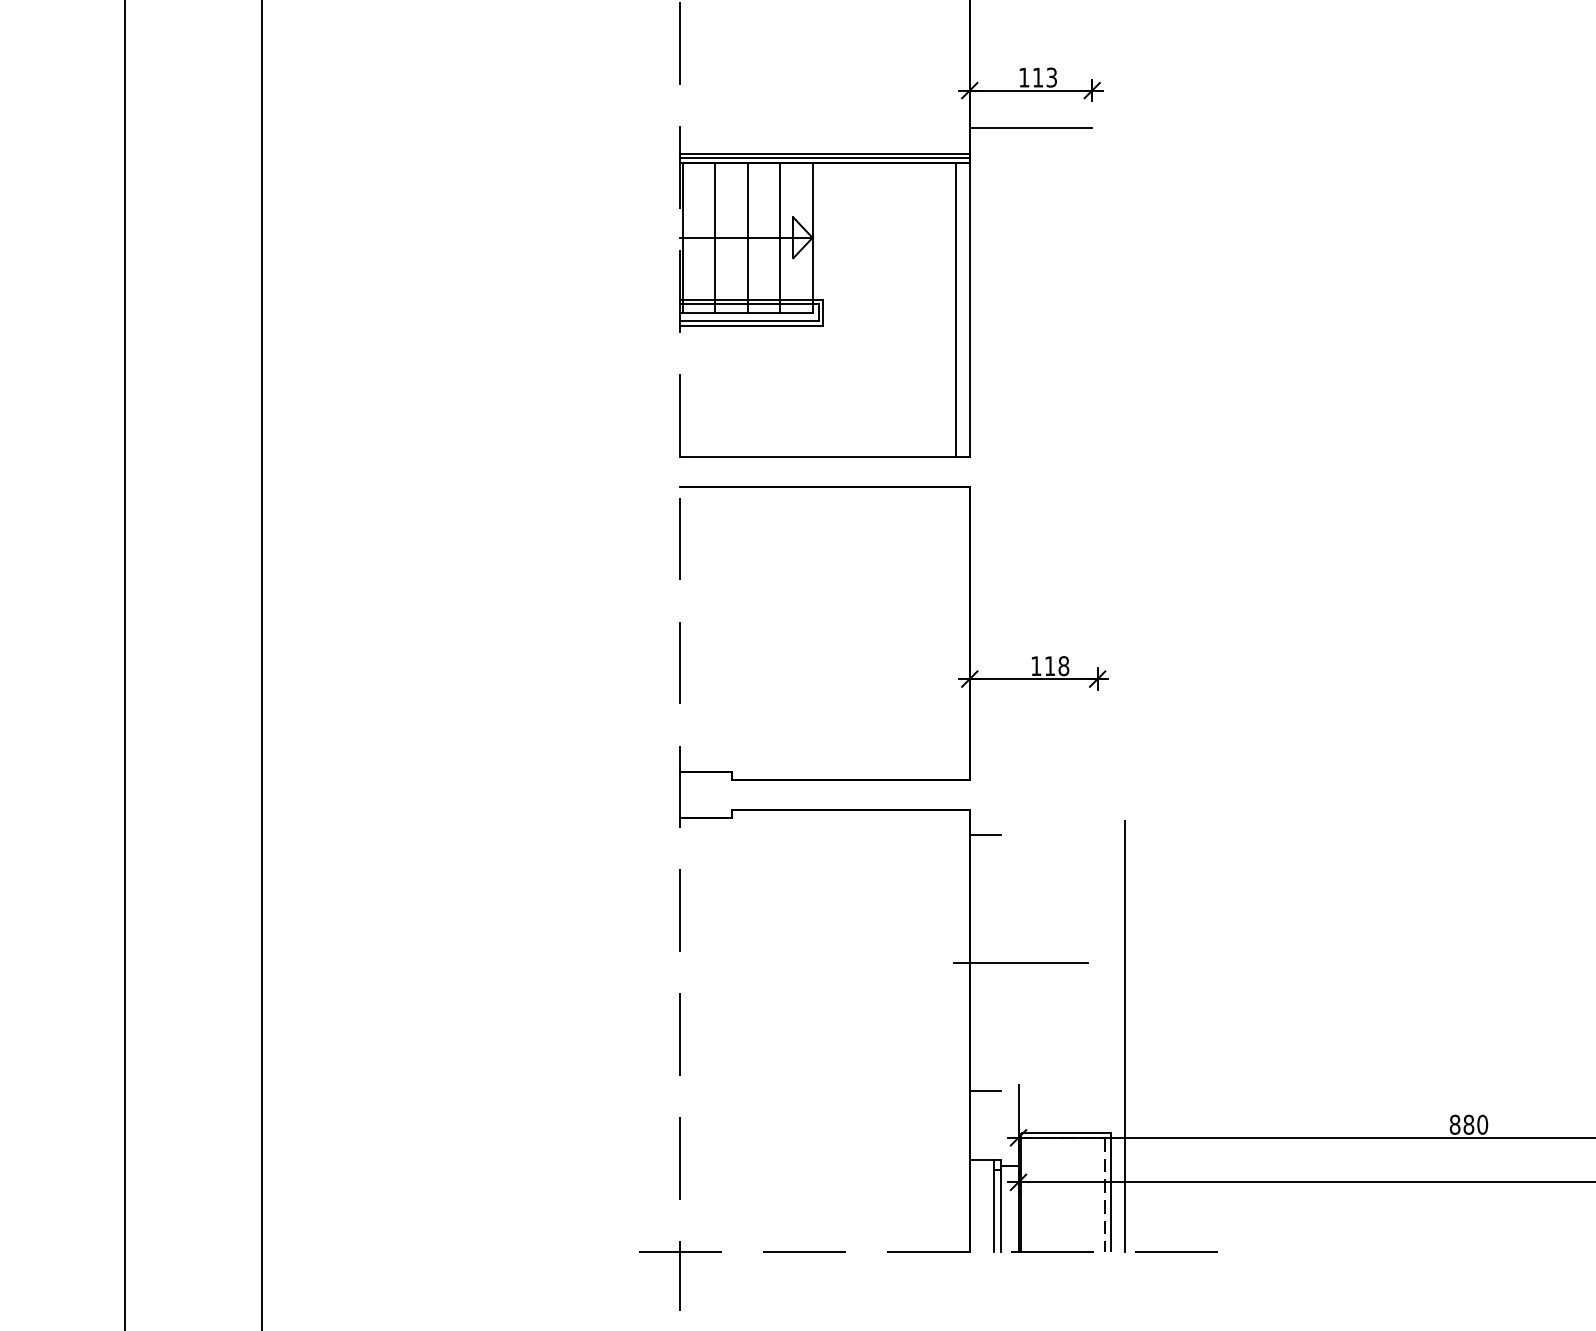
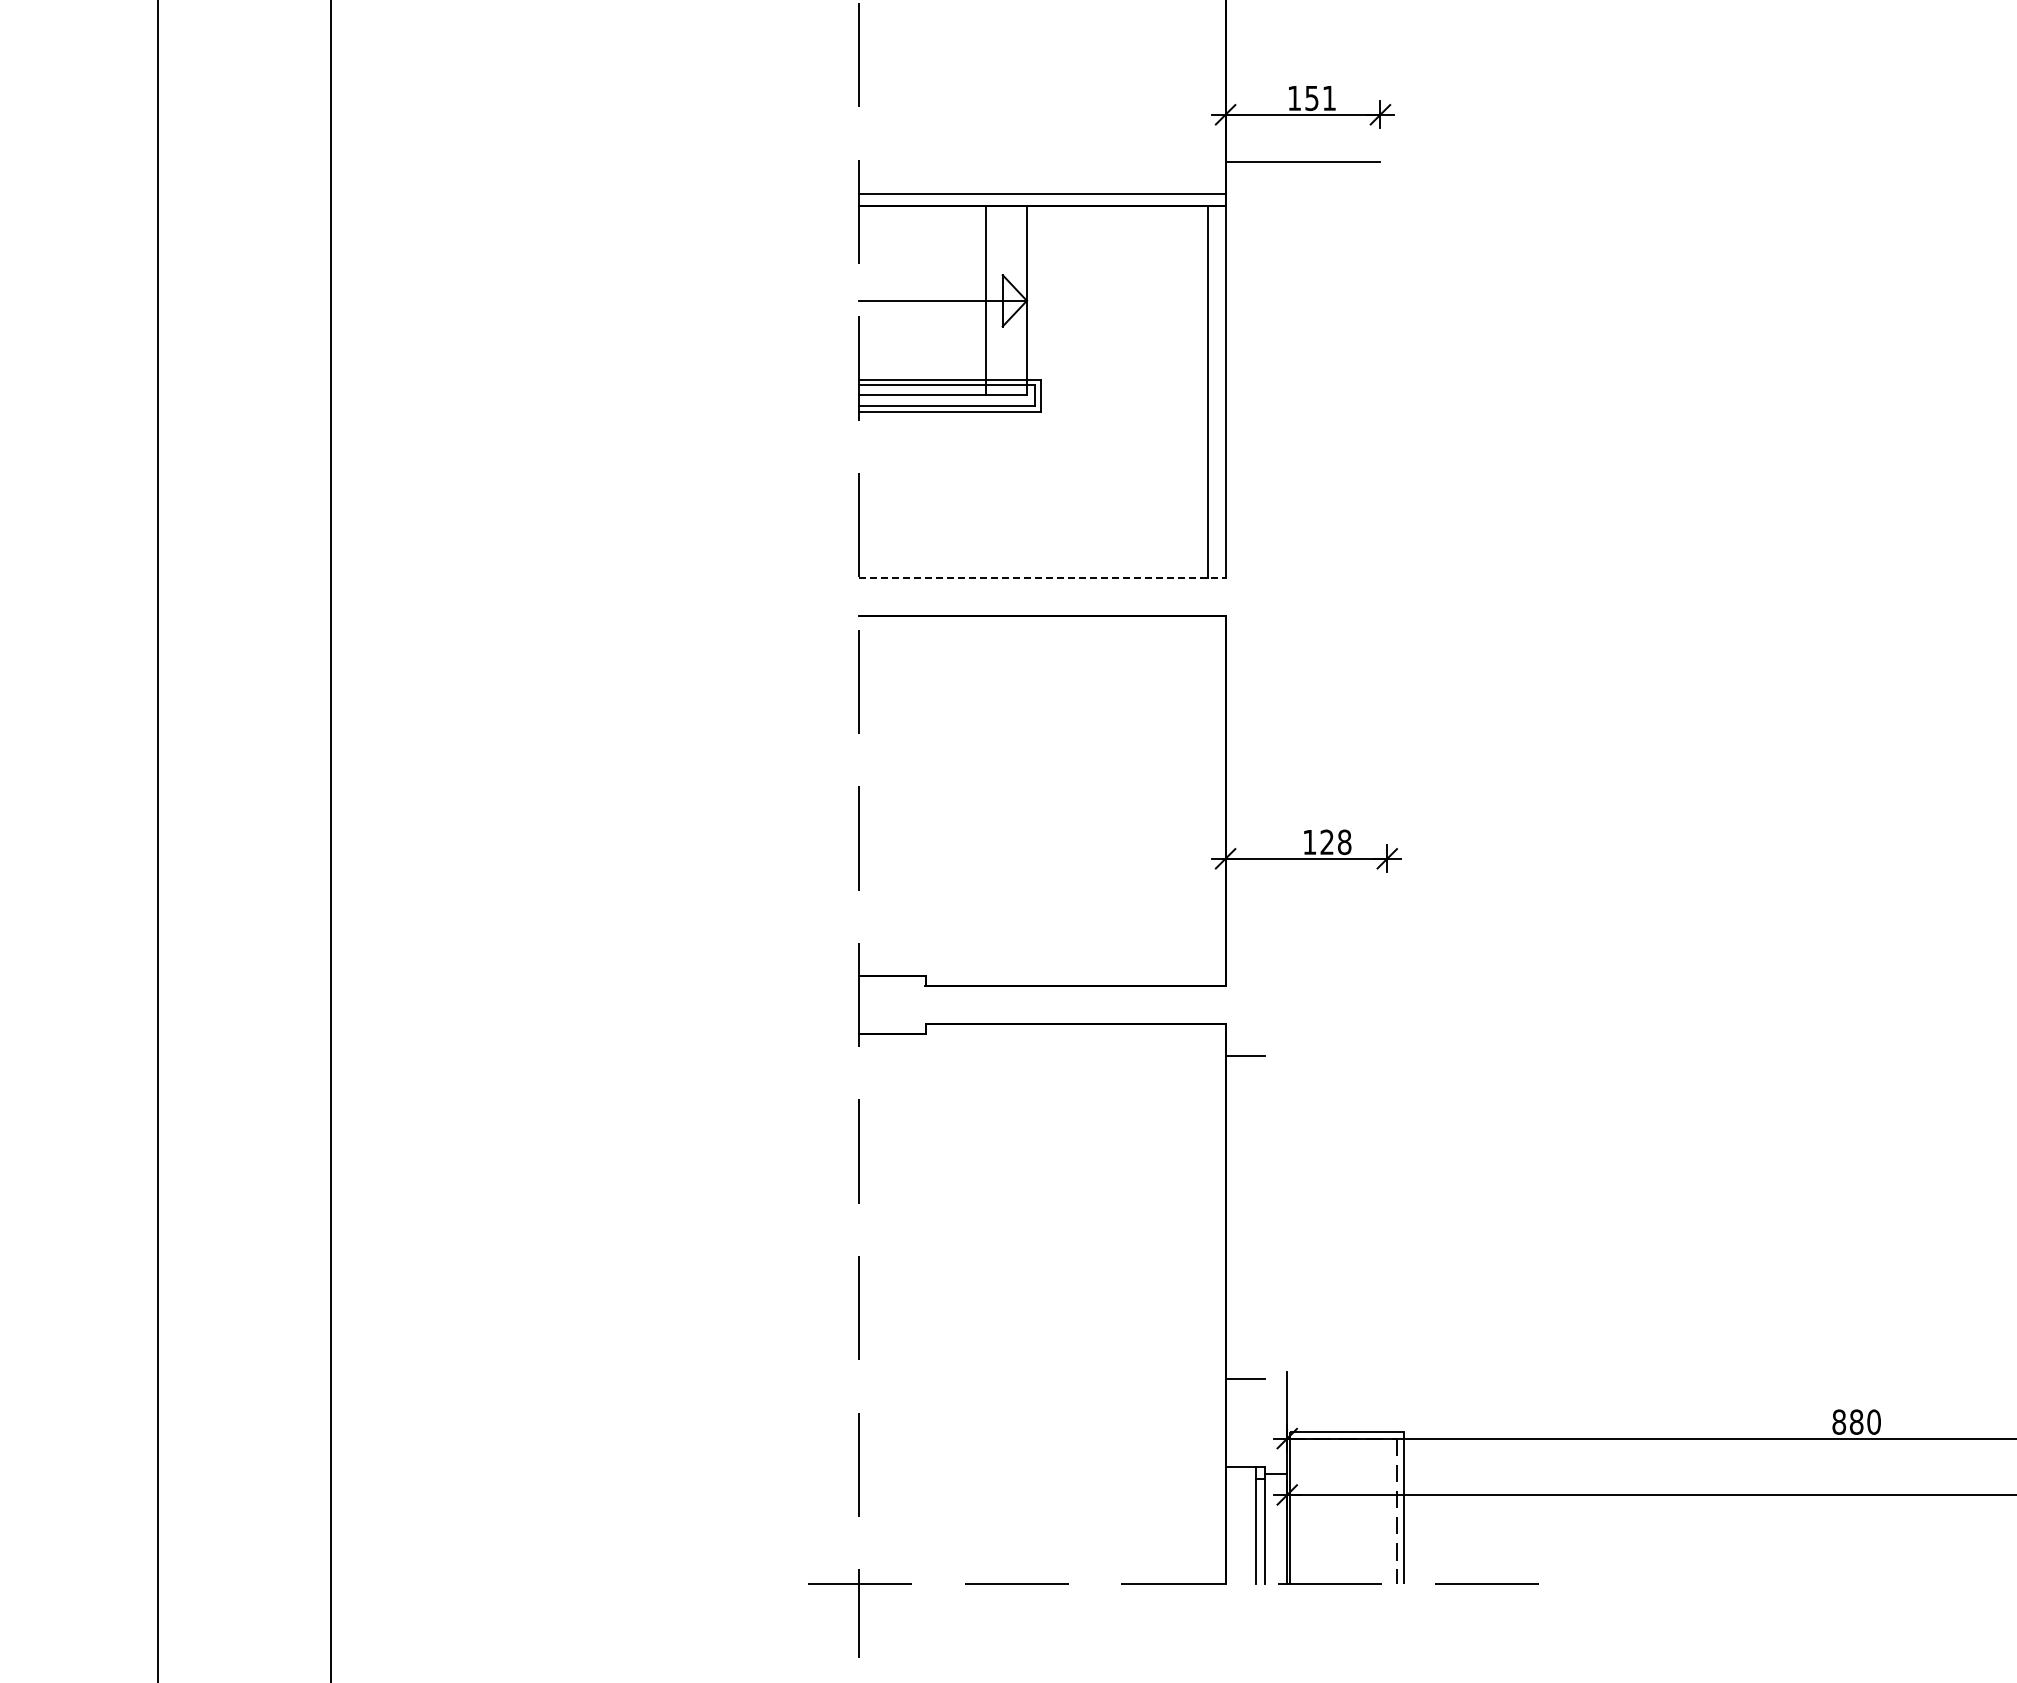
text: (1044, 77) -> (1320, 98), 113 -> 151
line: (824, 157) -> (1042, 199), removed
line: (682, 237) -> (862, 300), removed
line: (714, 237) -> (903, 300), removed
line: (747, 237) -> (944, 300), removed
line: (824, 456) -> (1042, 577), solid -> dashed
text: (1049, 665) -> (1326, 841), 118 -> 128
line: (1021, 962) -> (1290, 1217), removed
line: (1124, 1036) -> (1421, 1310), removed

